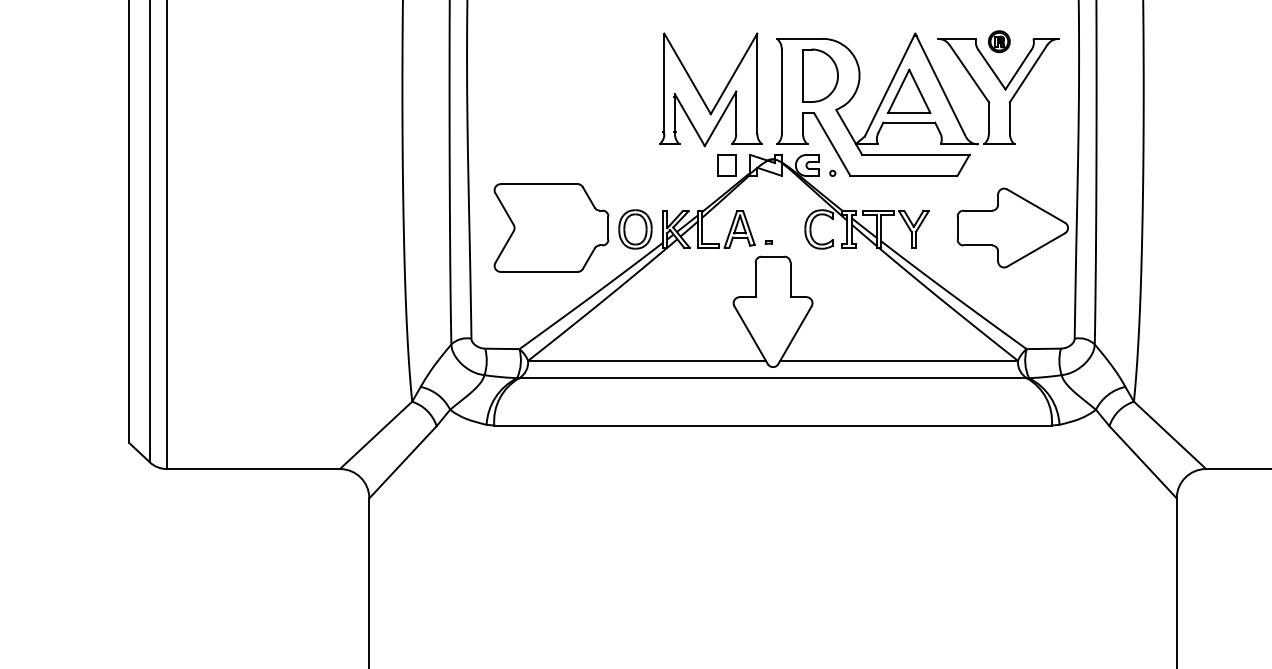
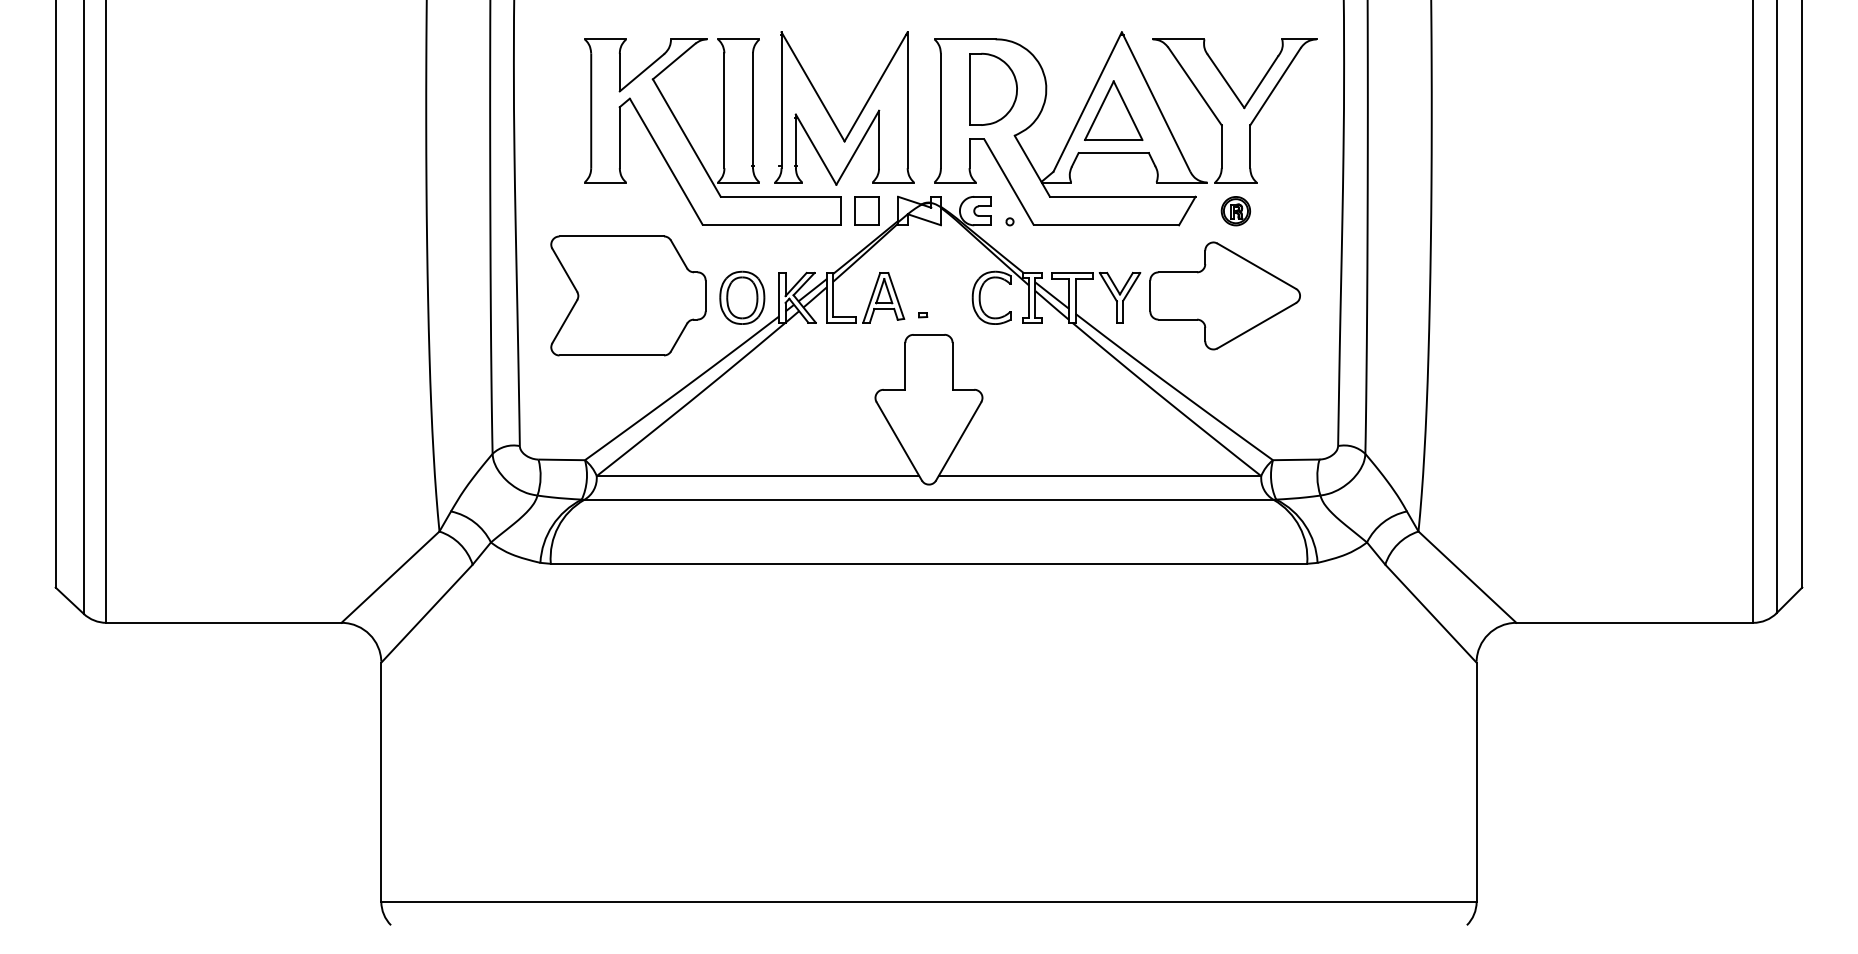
part: (999, 41) -> (1235, 211), moved
part: (621, 106) -> (723, 131), added
part: (1012, 227) -> (1224, 295), moved

